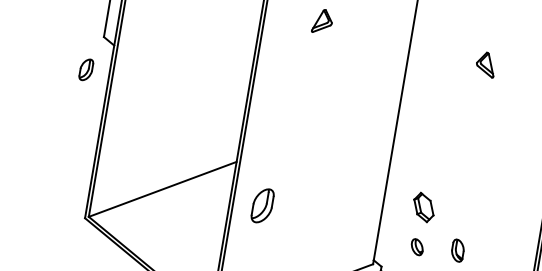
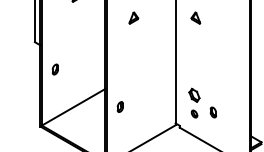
part: (485, 62) -> (195, 17), moved
part: (84, 69) -> (54, 69), moved
part: (260, 204) -> (119, 106), size x0.62

